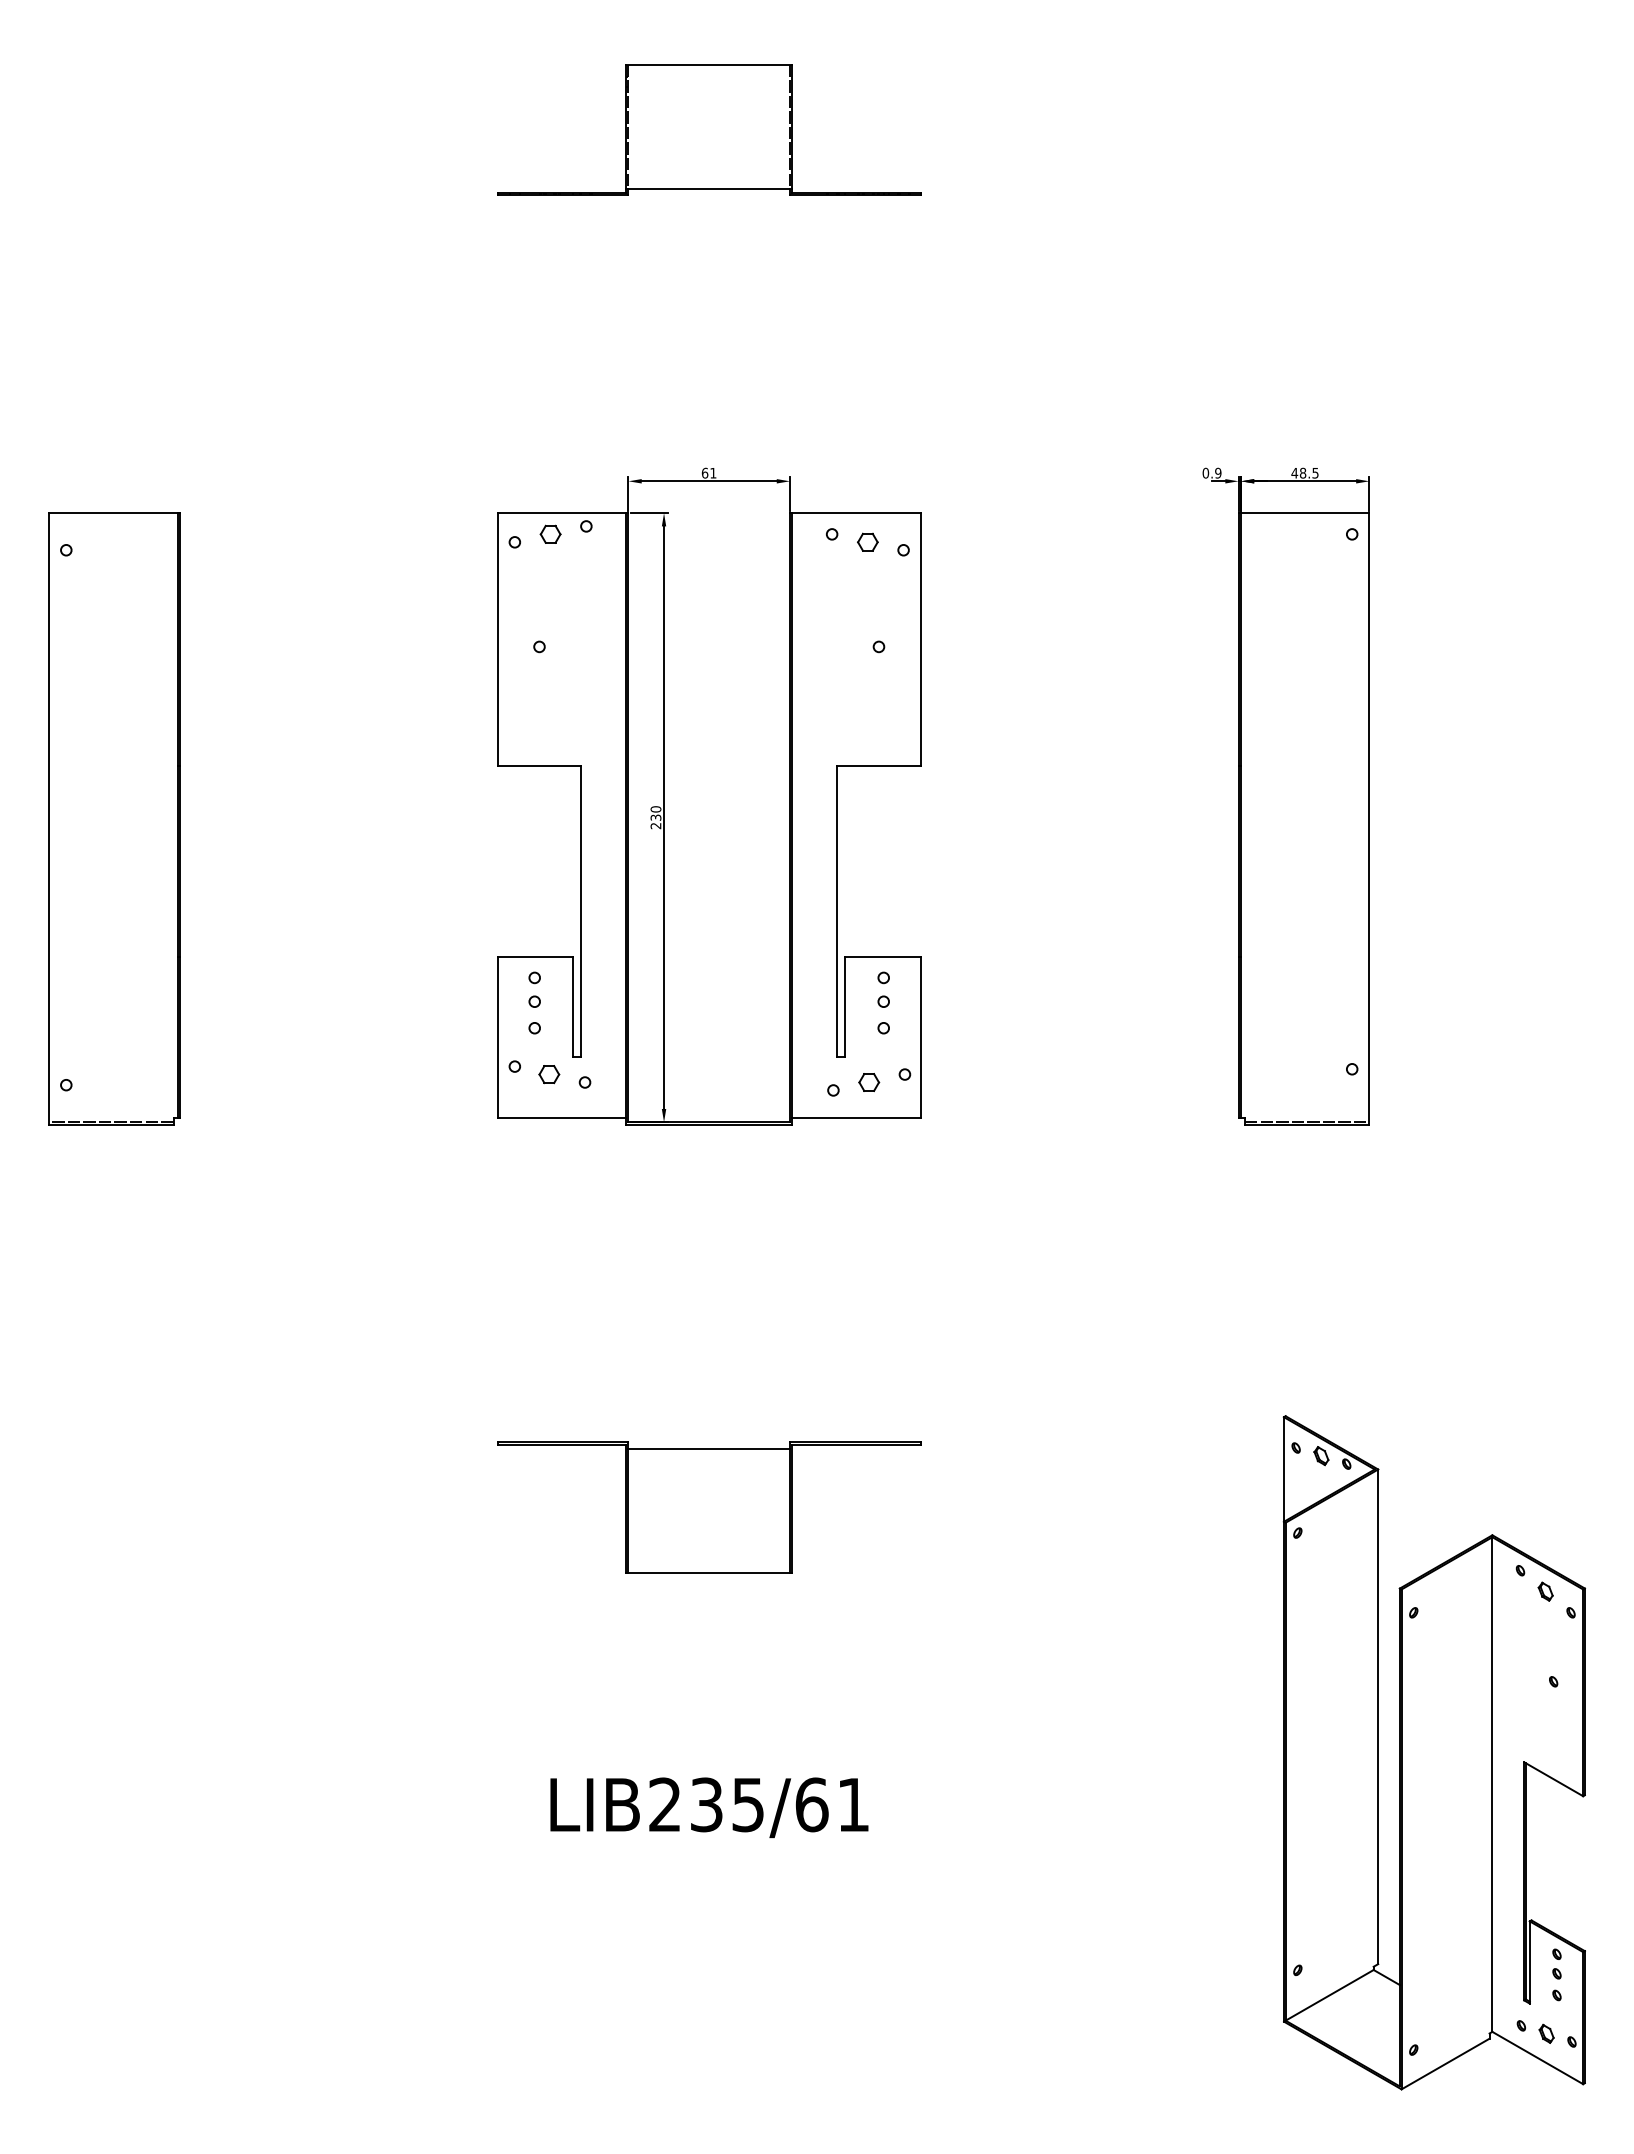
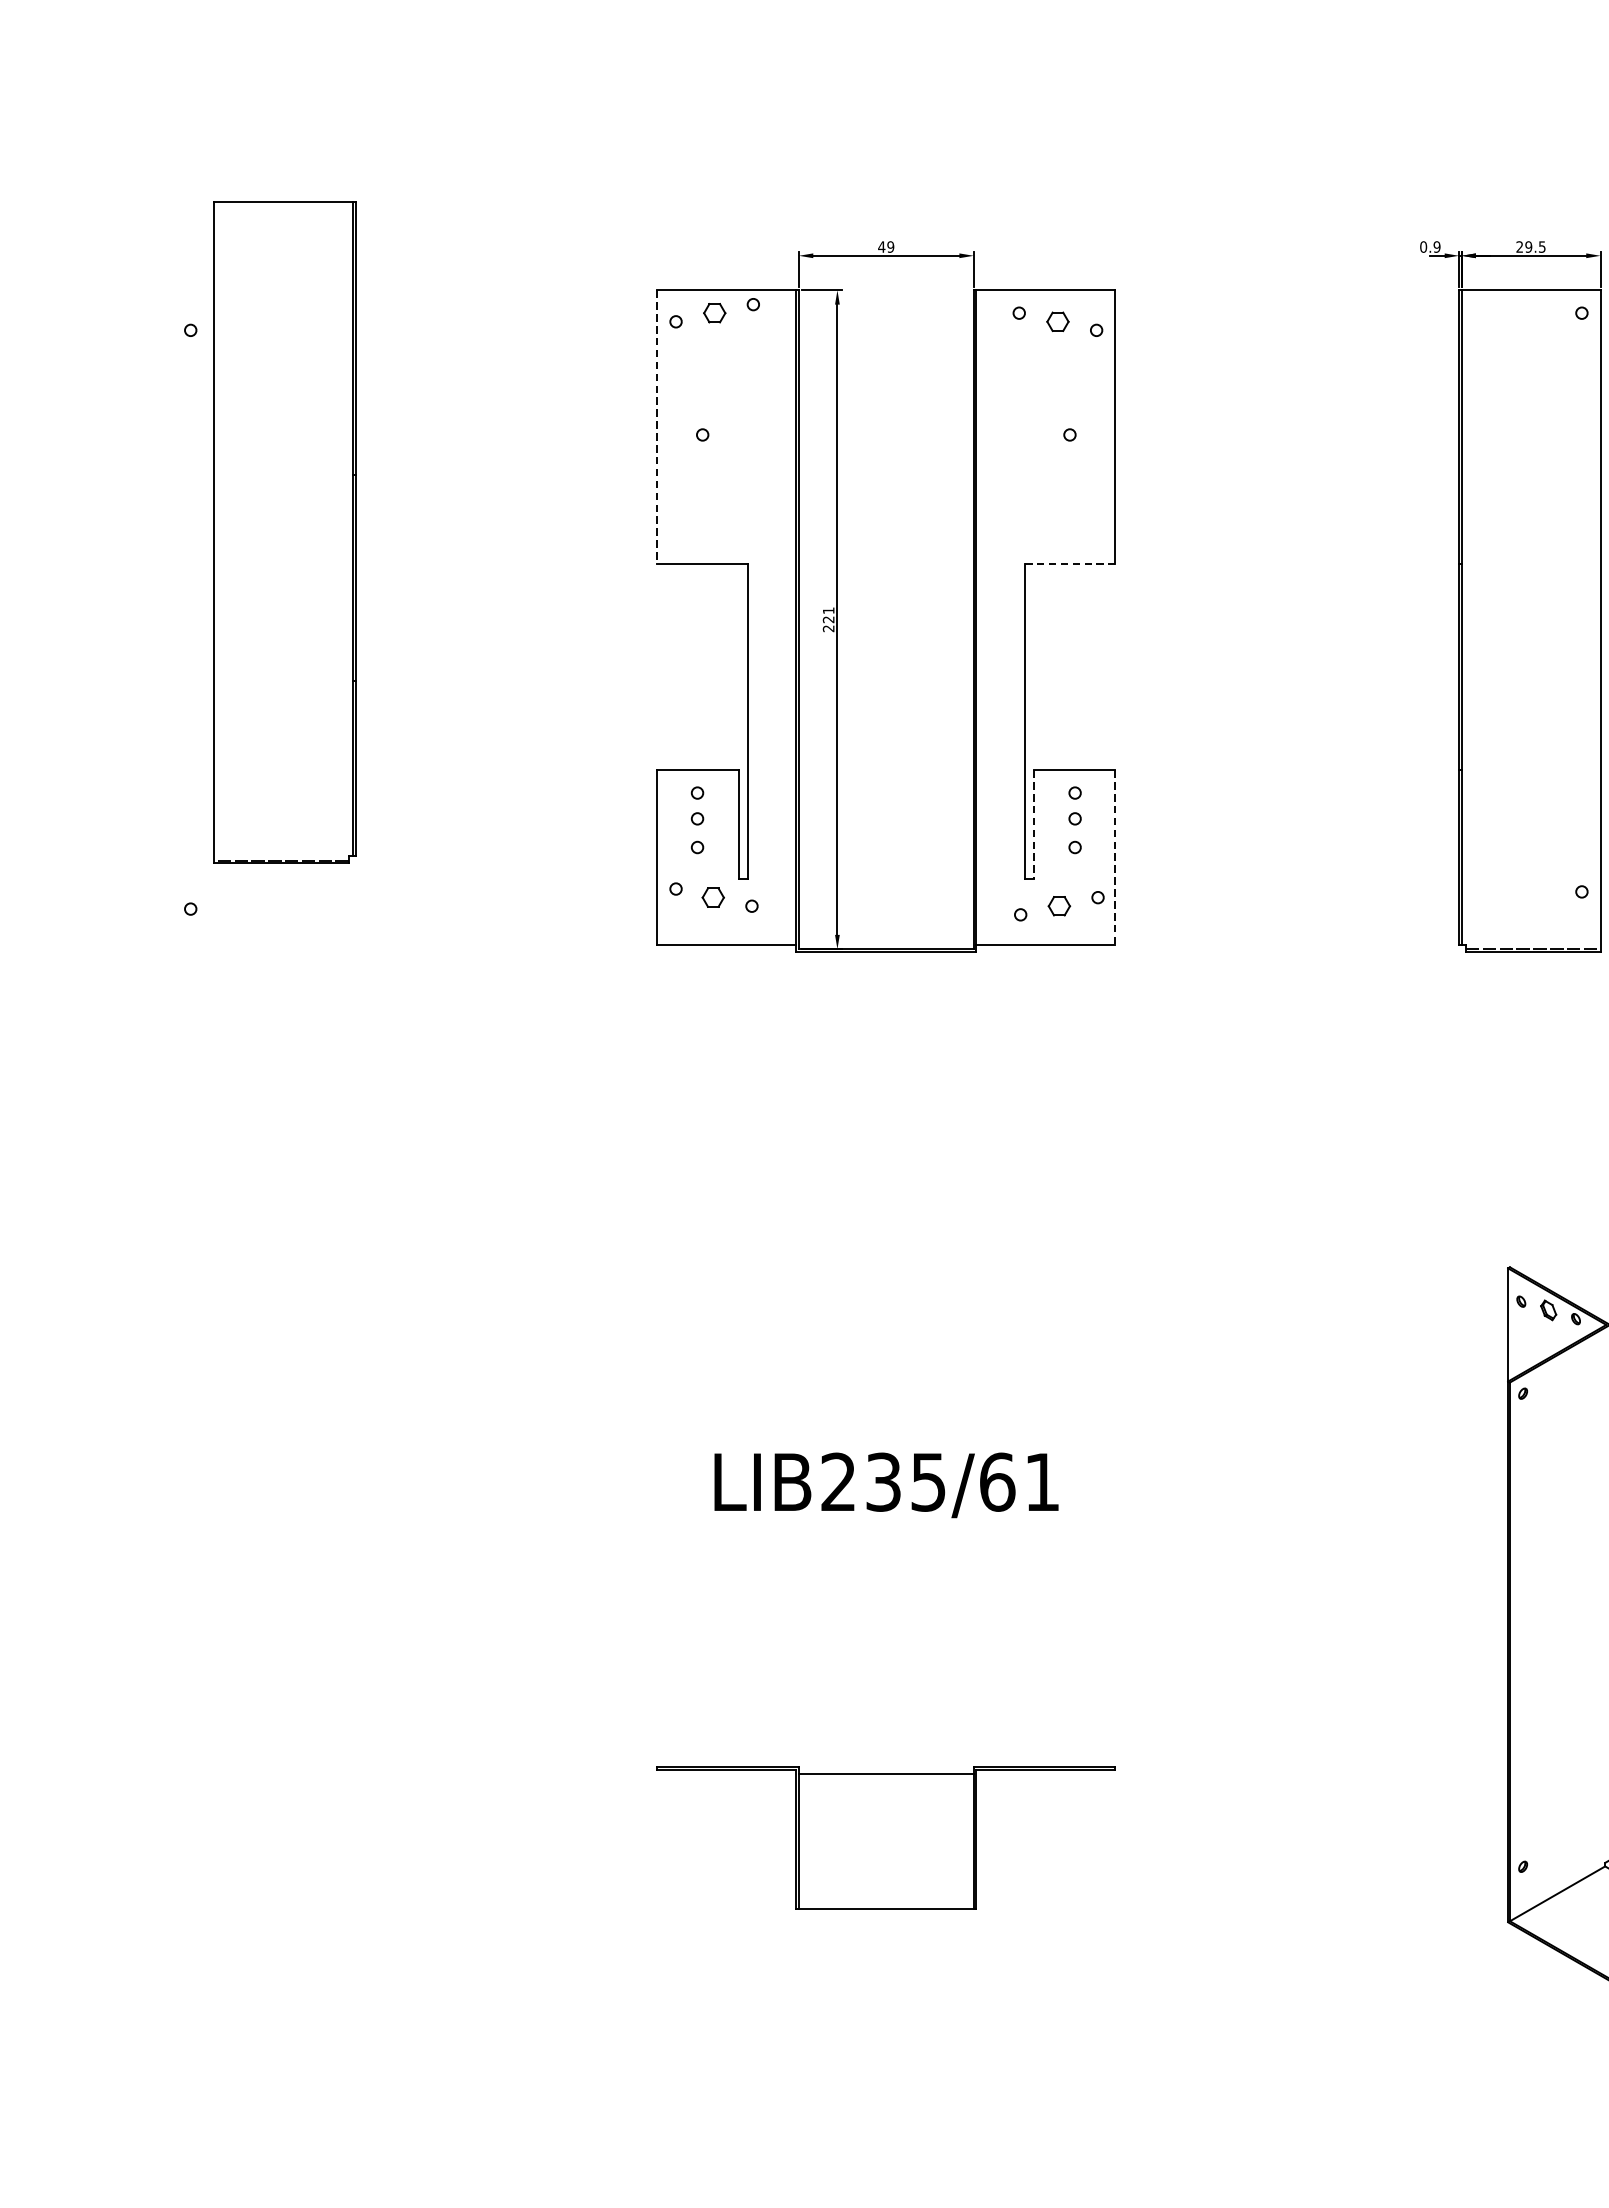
text: (708, 472) -> (885, 246), 61 -> 49
text: (1298, 472) -> (1523, 246), 48.5 -> 29.5
line: (497, 640) -> (657, 428), solid -> dashed
line: (879, 766) -> (1070, 564), solid -> dashed
text: (655, 813) -> (828, 615), 230 -> 221
part: (114, 818) -> (285, 531), moved
line: (845, 1007) -> (1033, 825), solid -> dashed
line: (920, 1037) -> (1114, 857), solid -> dashed
part: (709, 1507) -> (886, 1837), moved
text: (709, 1807) -> (886, 1485), moved

